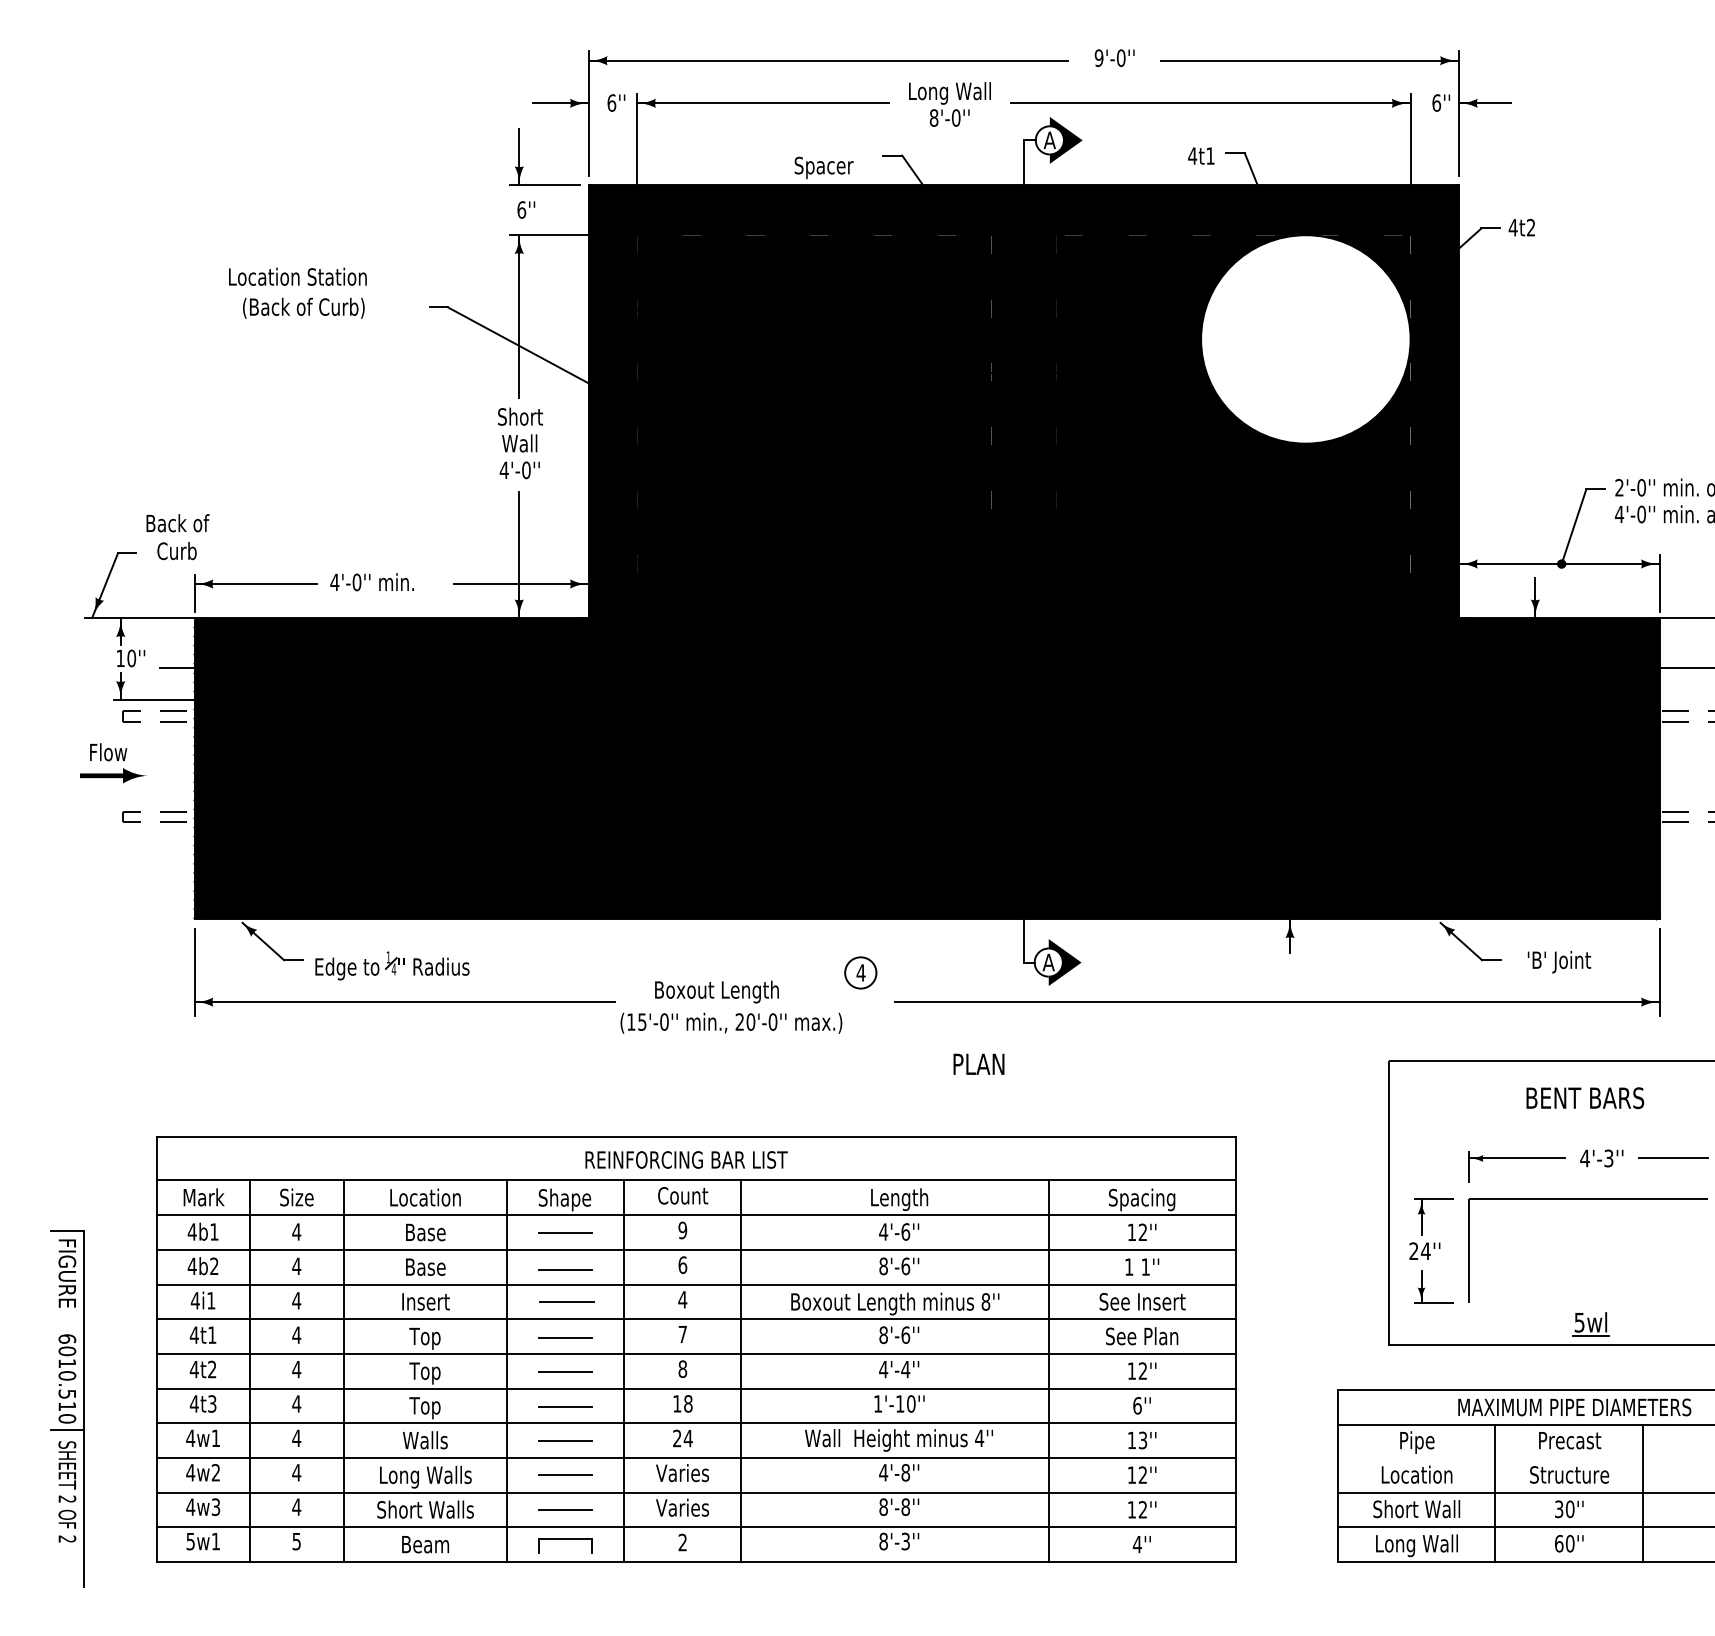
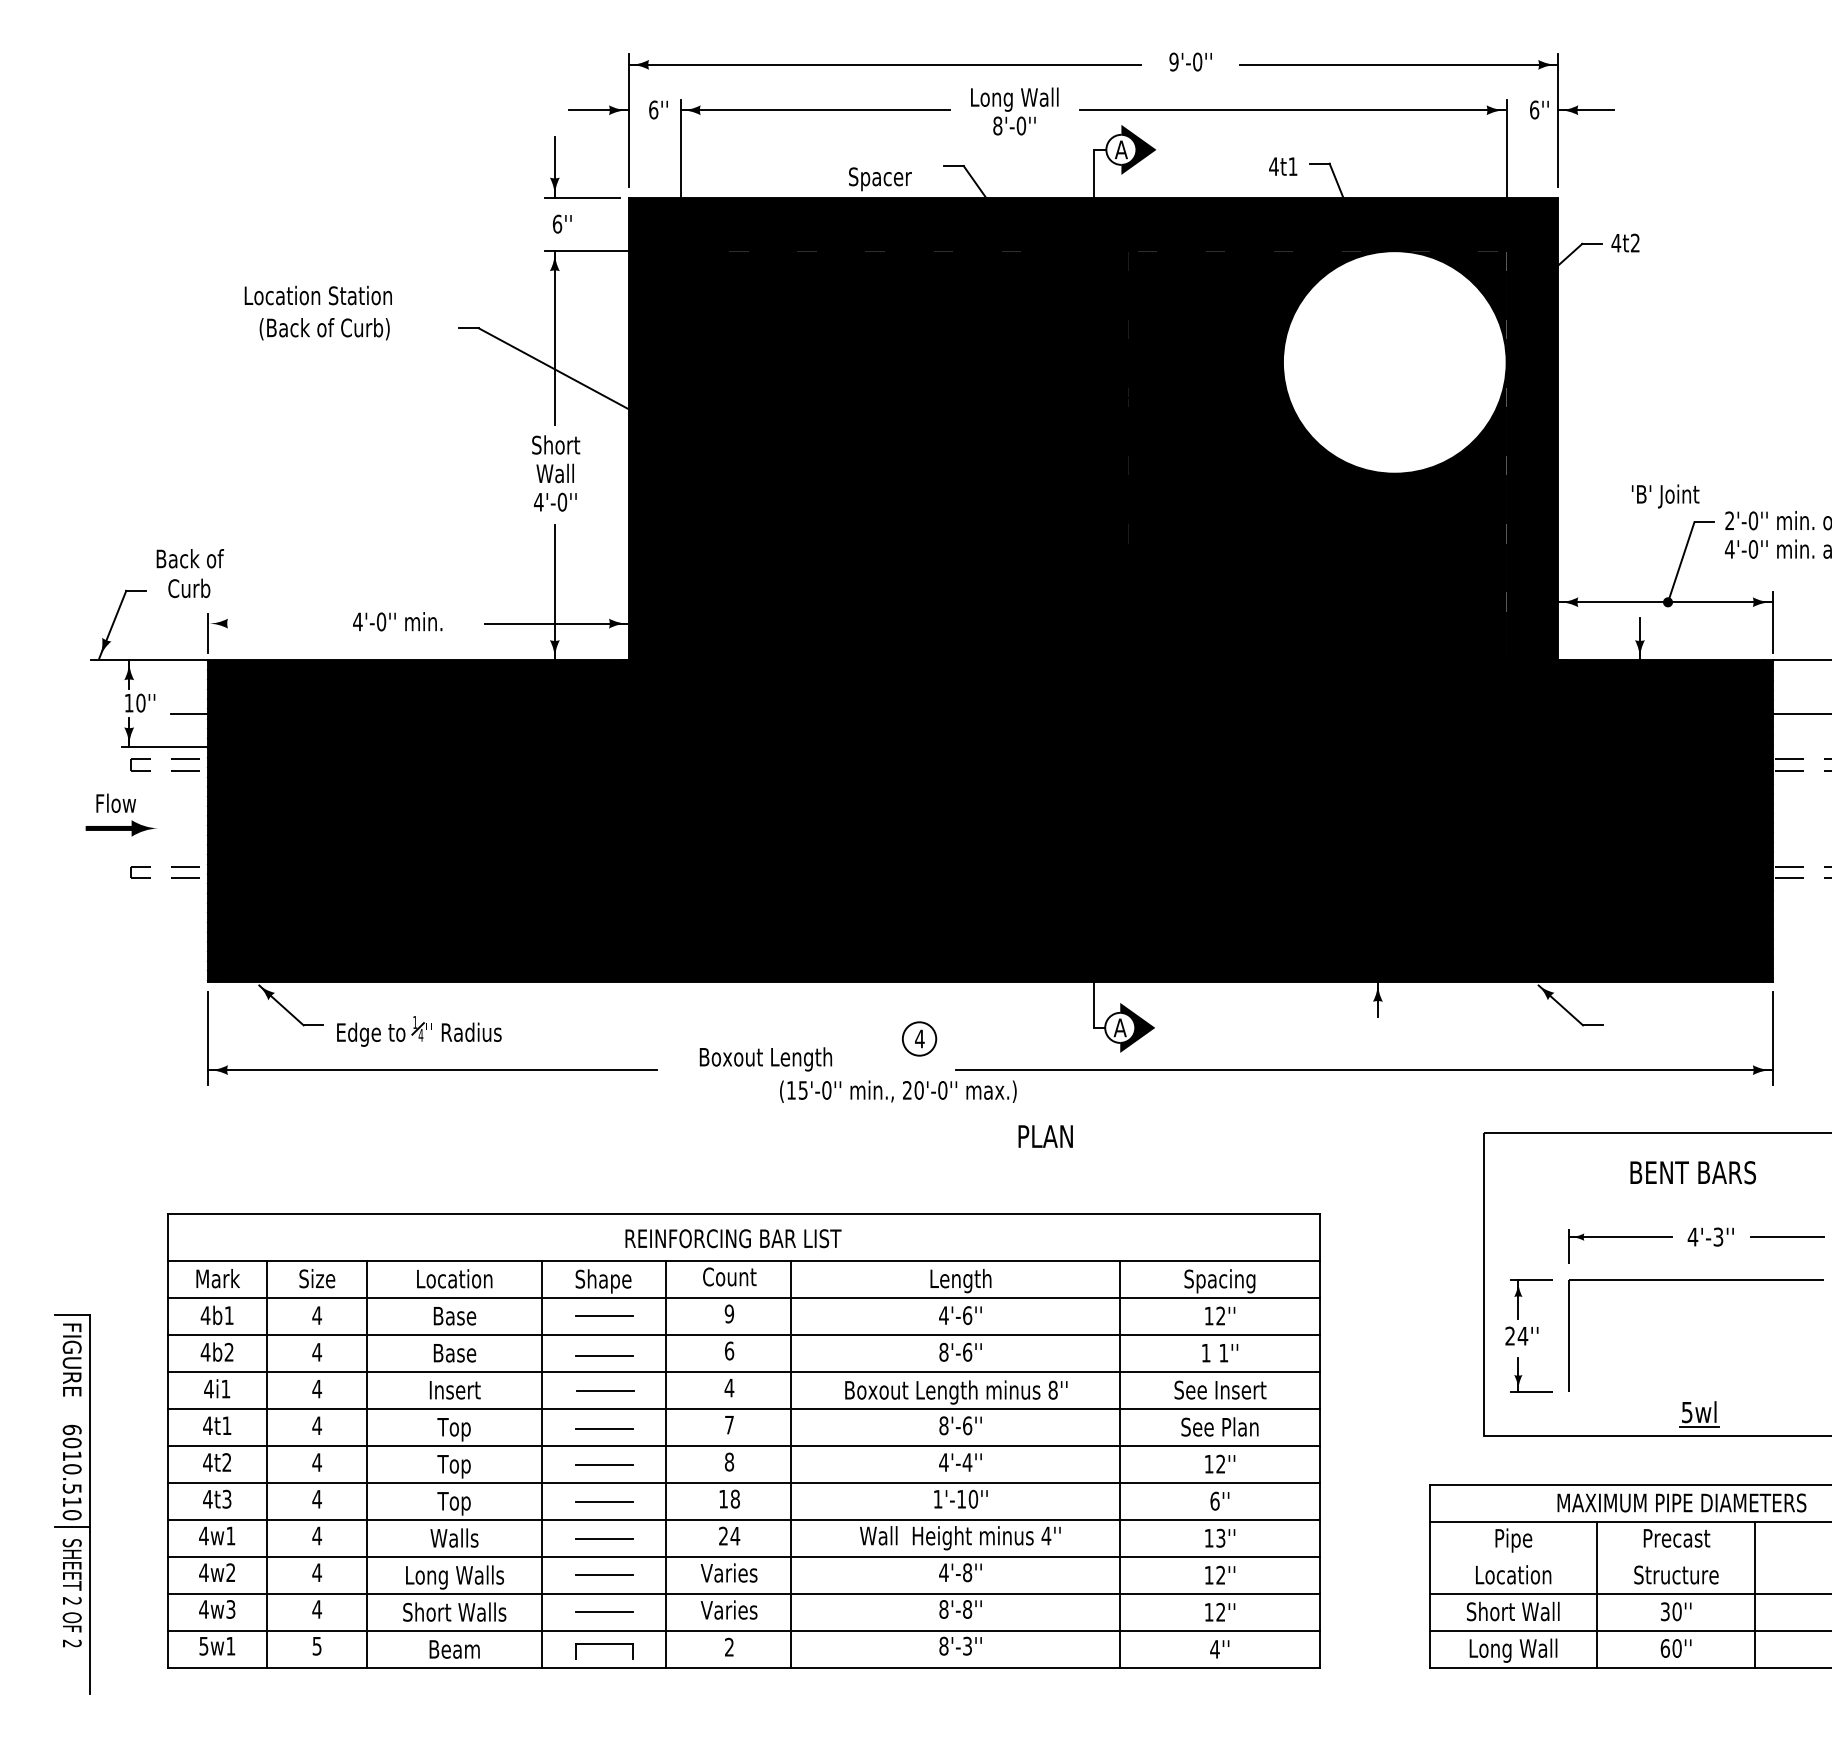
line: (254, 583) -> (272, 623), removed
text: (1559, 962) -> (1665, 496), moved
text: (731, 1023) -> (898, 1091), moved

